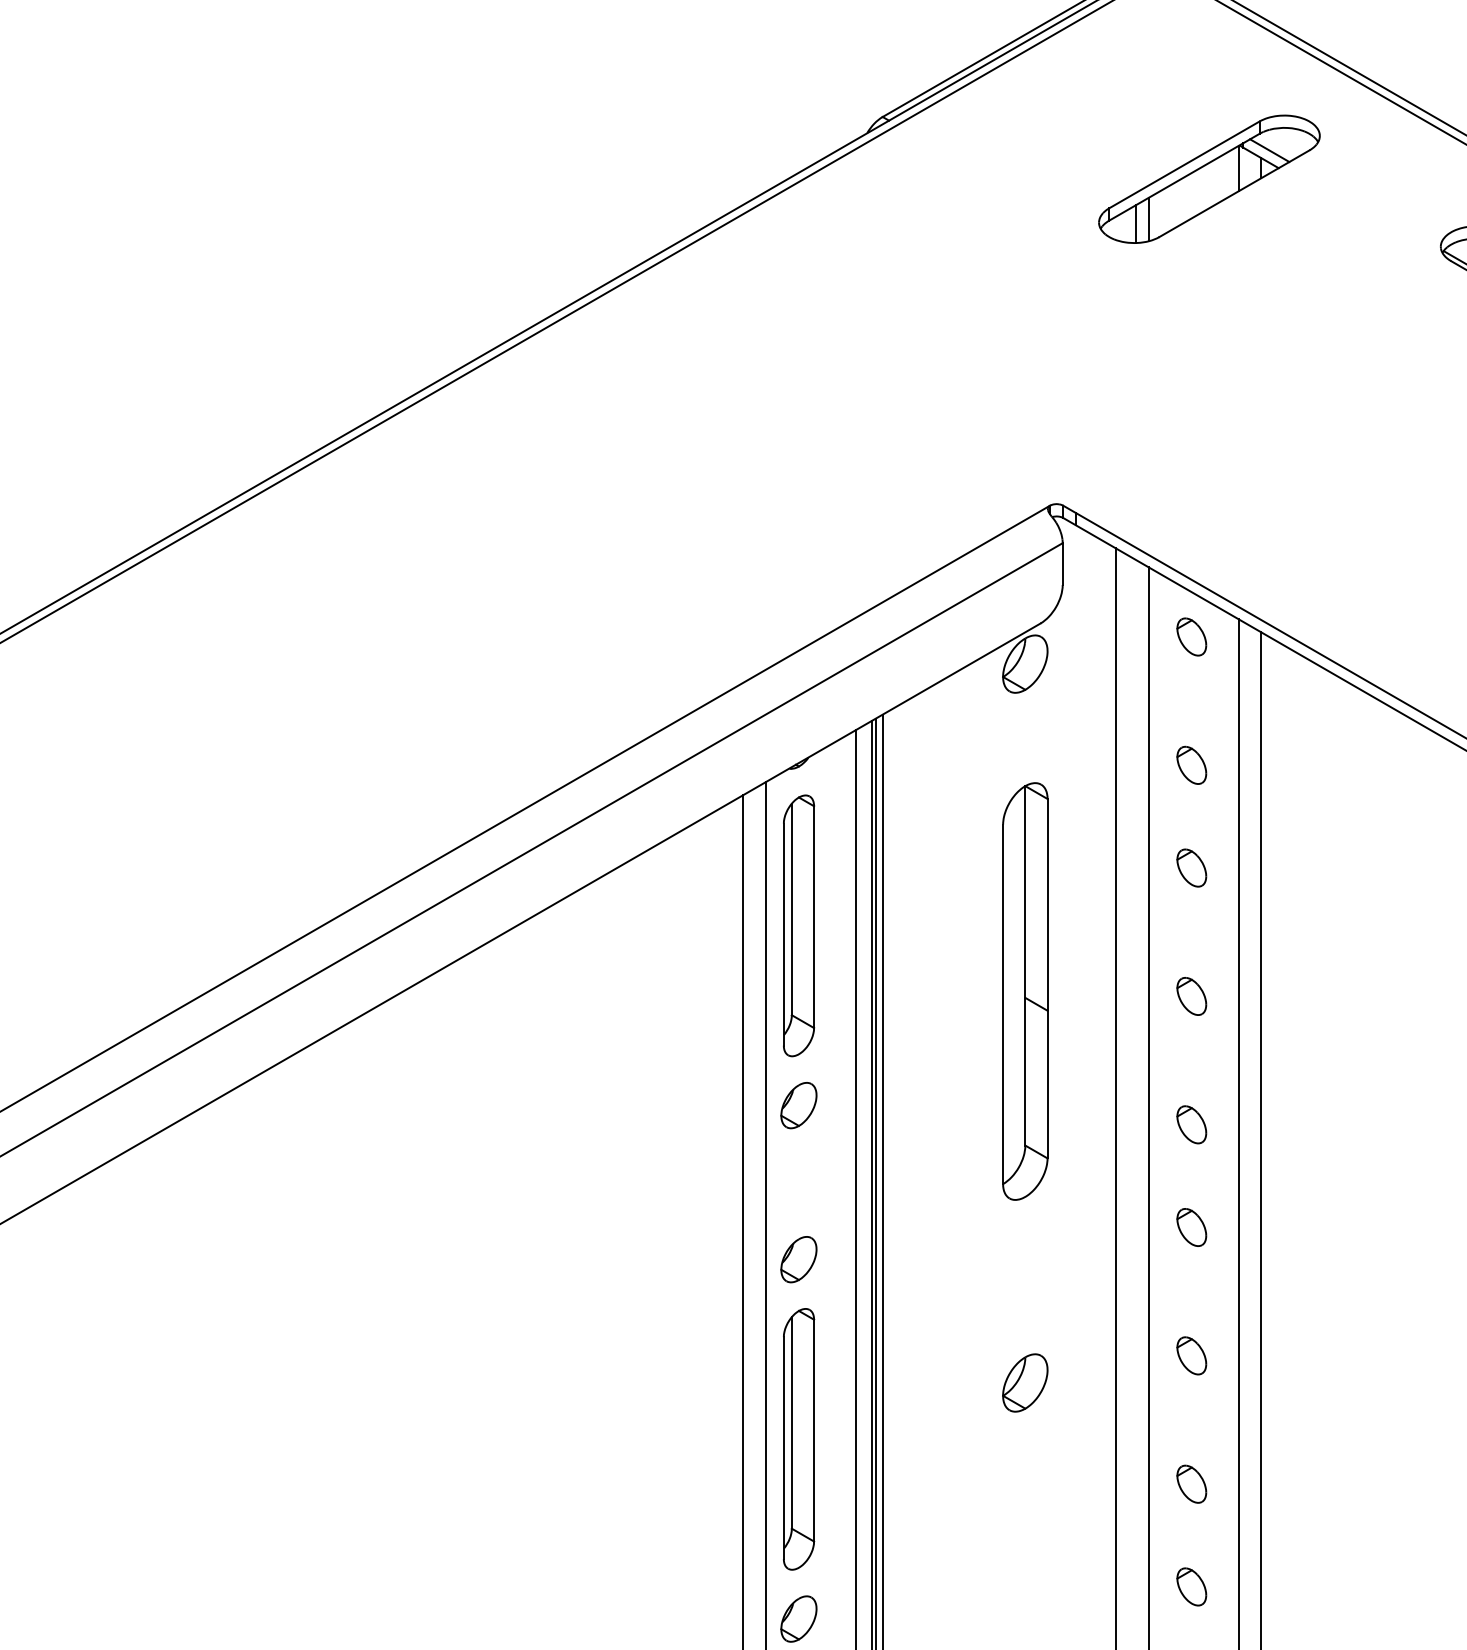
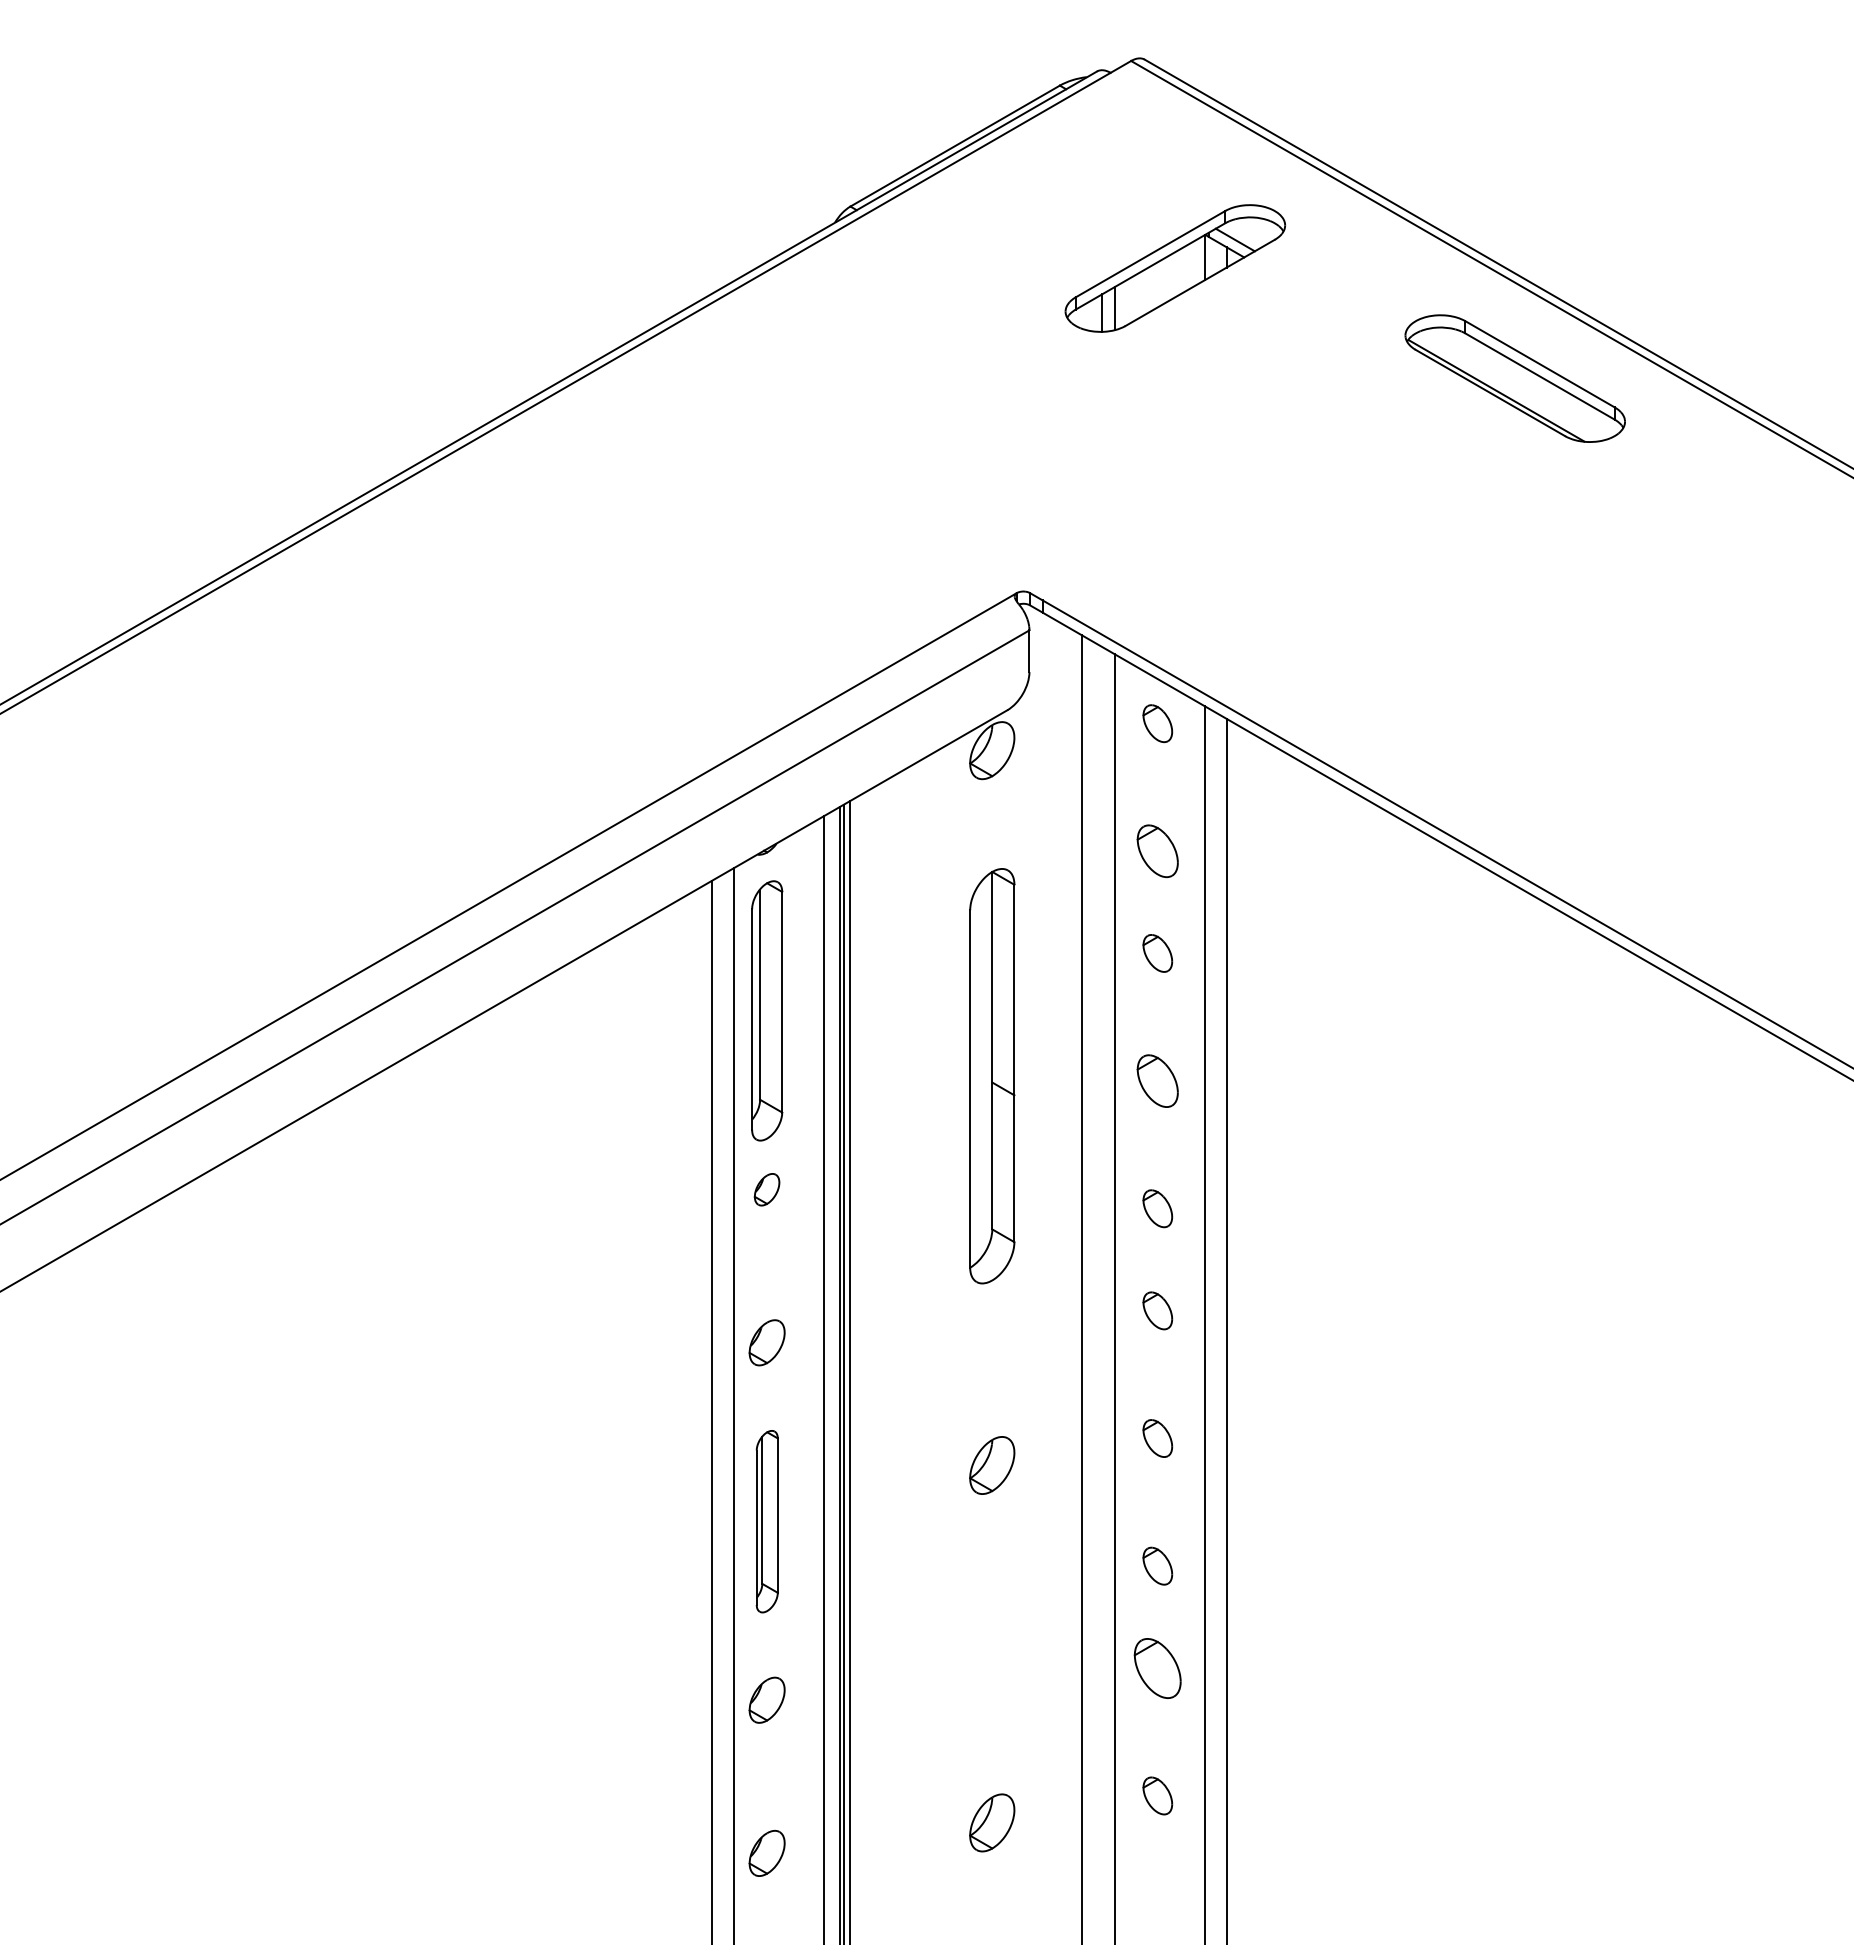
part: (1191, 765) -> (1157, 851), size x1.4
part: (1191, 995) -> (1157, 1080), size x1.4
part: (798, 1105) -> (766, 1189), size x0.7
part: (799, 1439) -> (767, 1521), size x0.7
part: (1191, 1586) -> (1157, 1667), size x1.6

